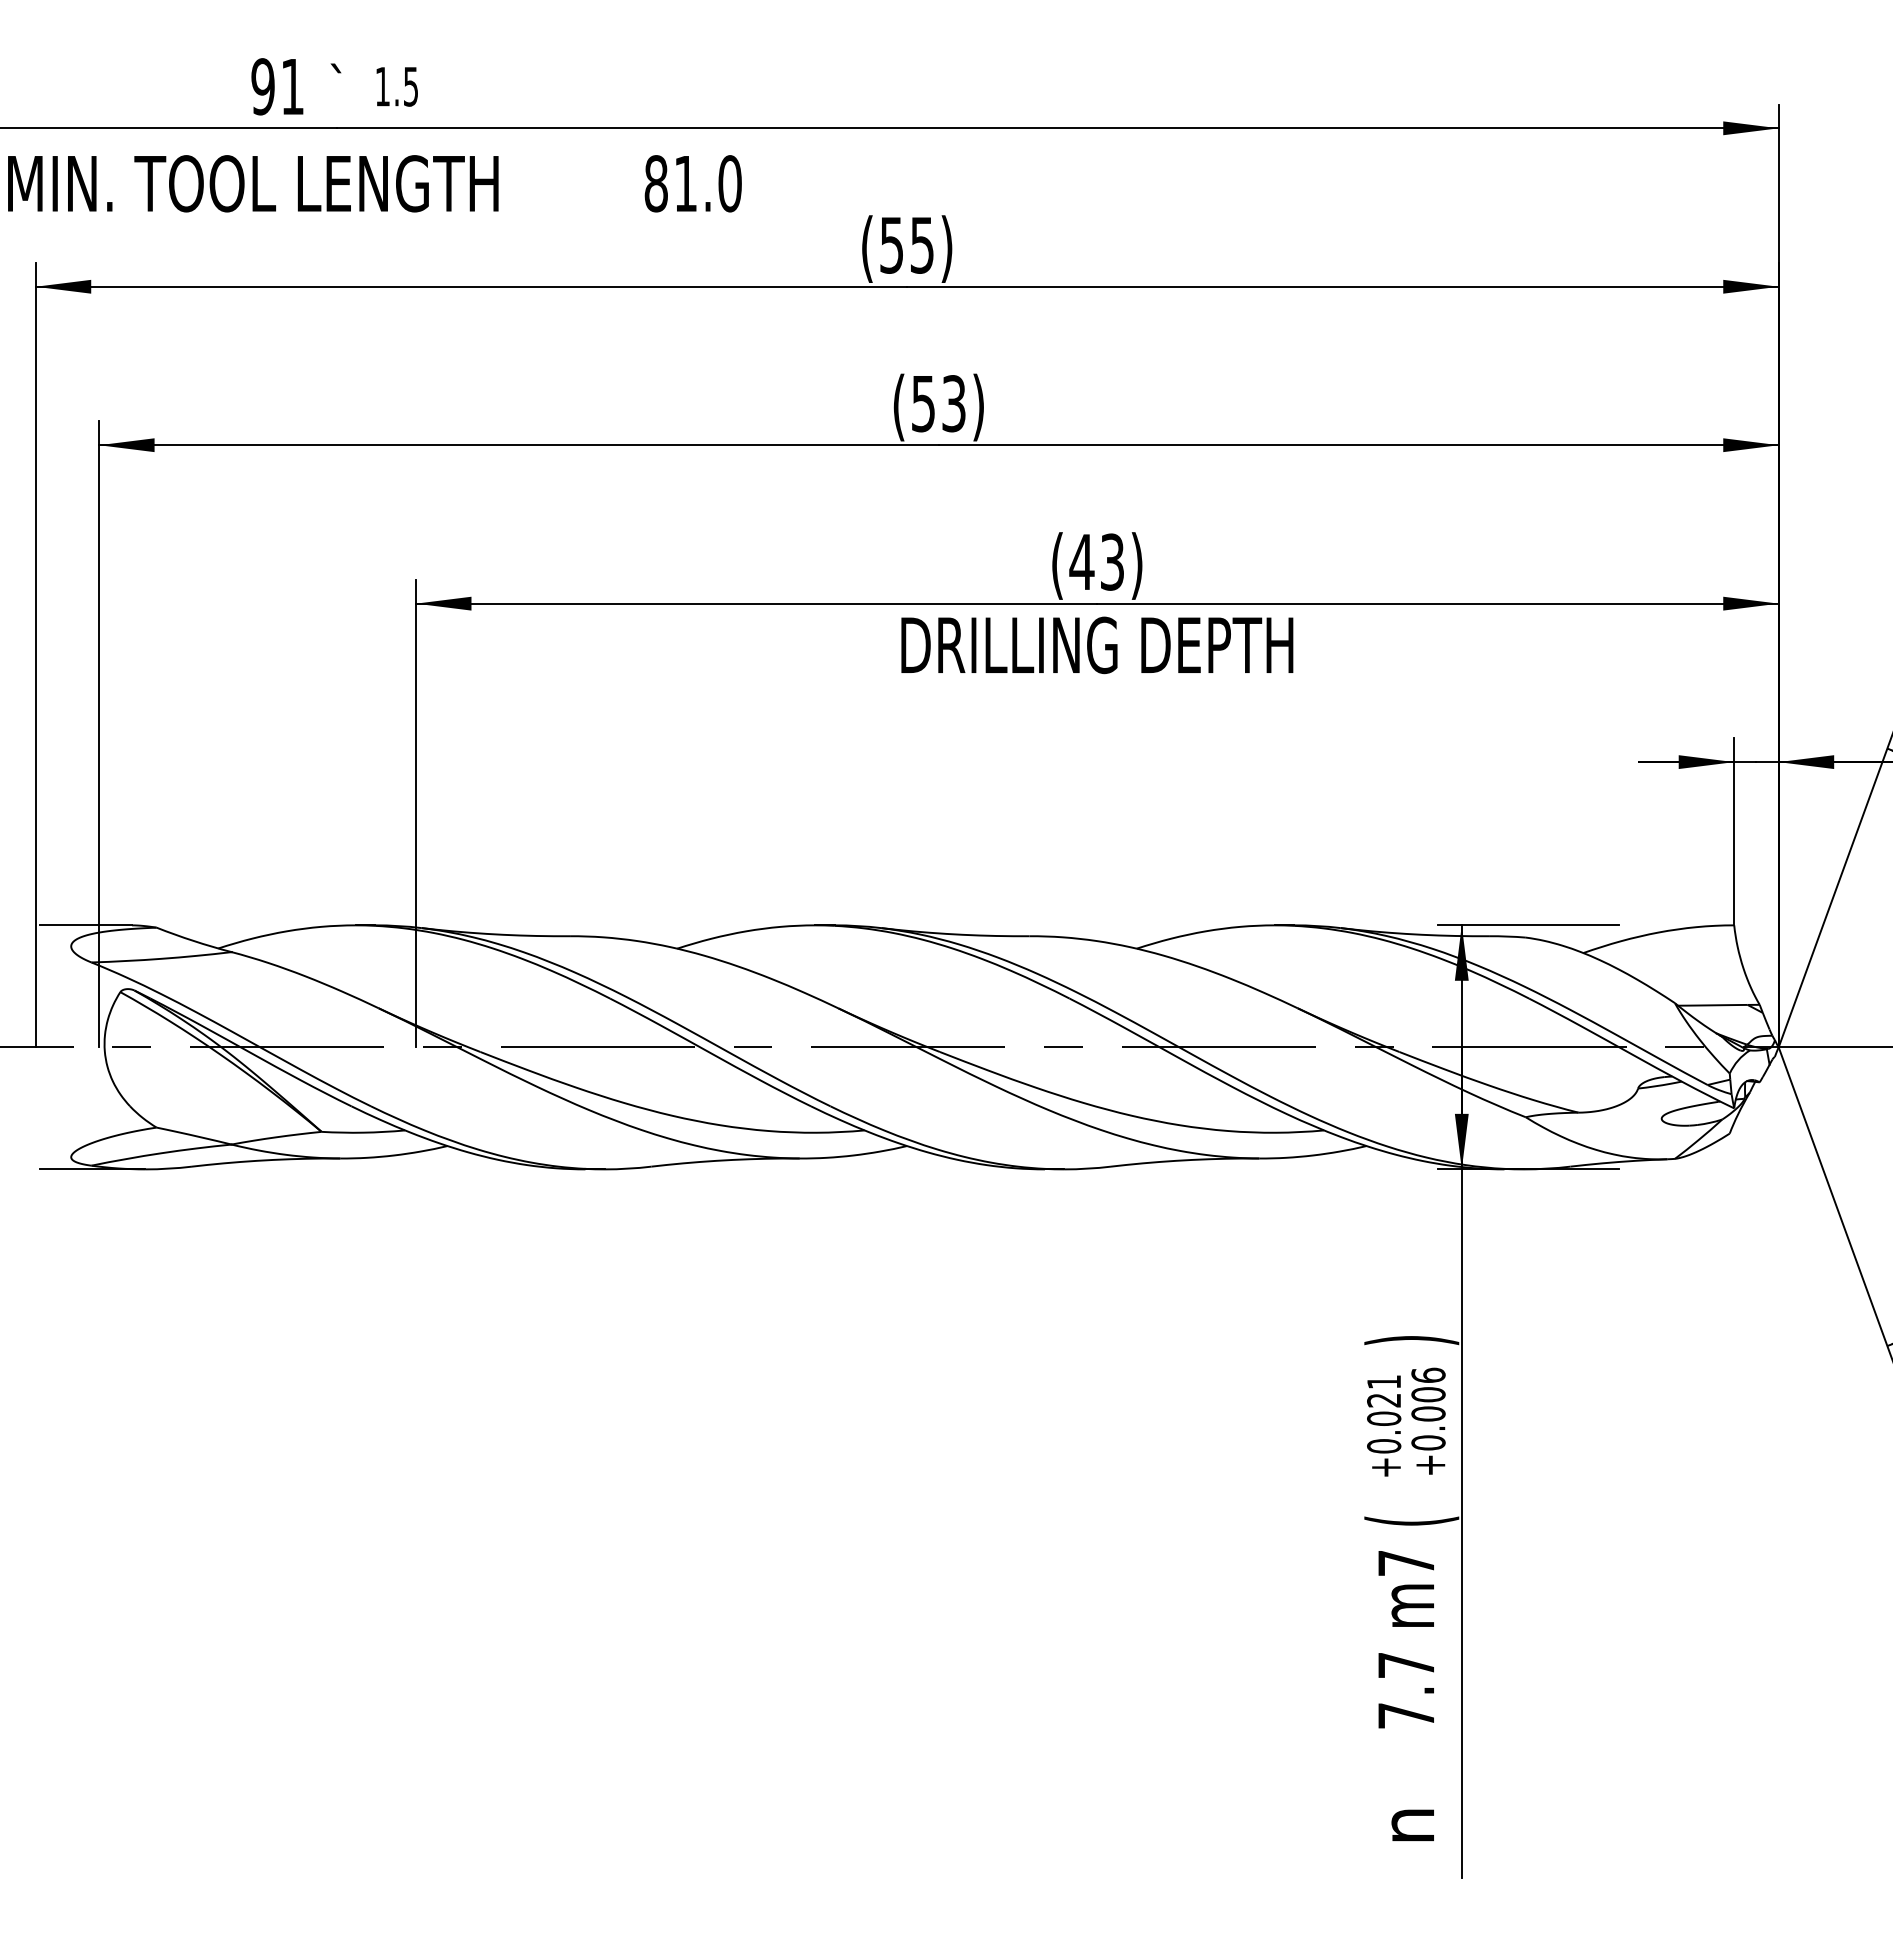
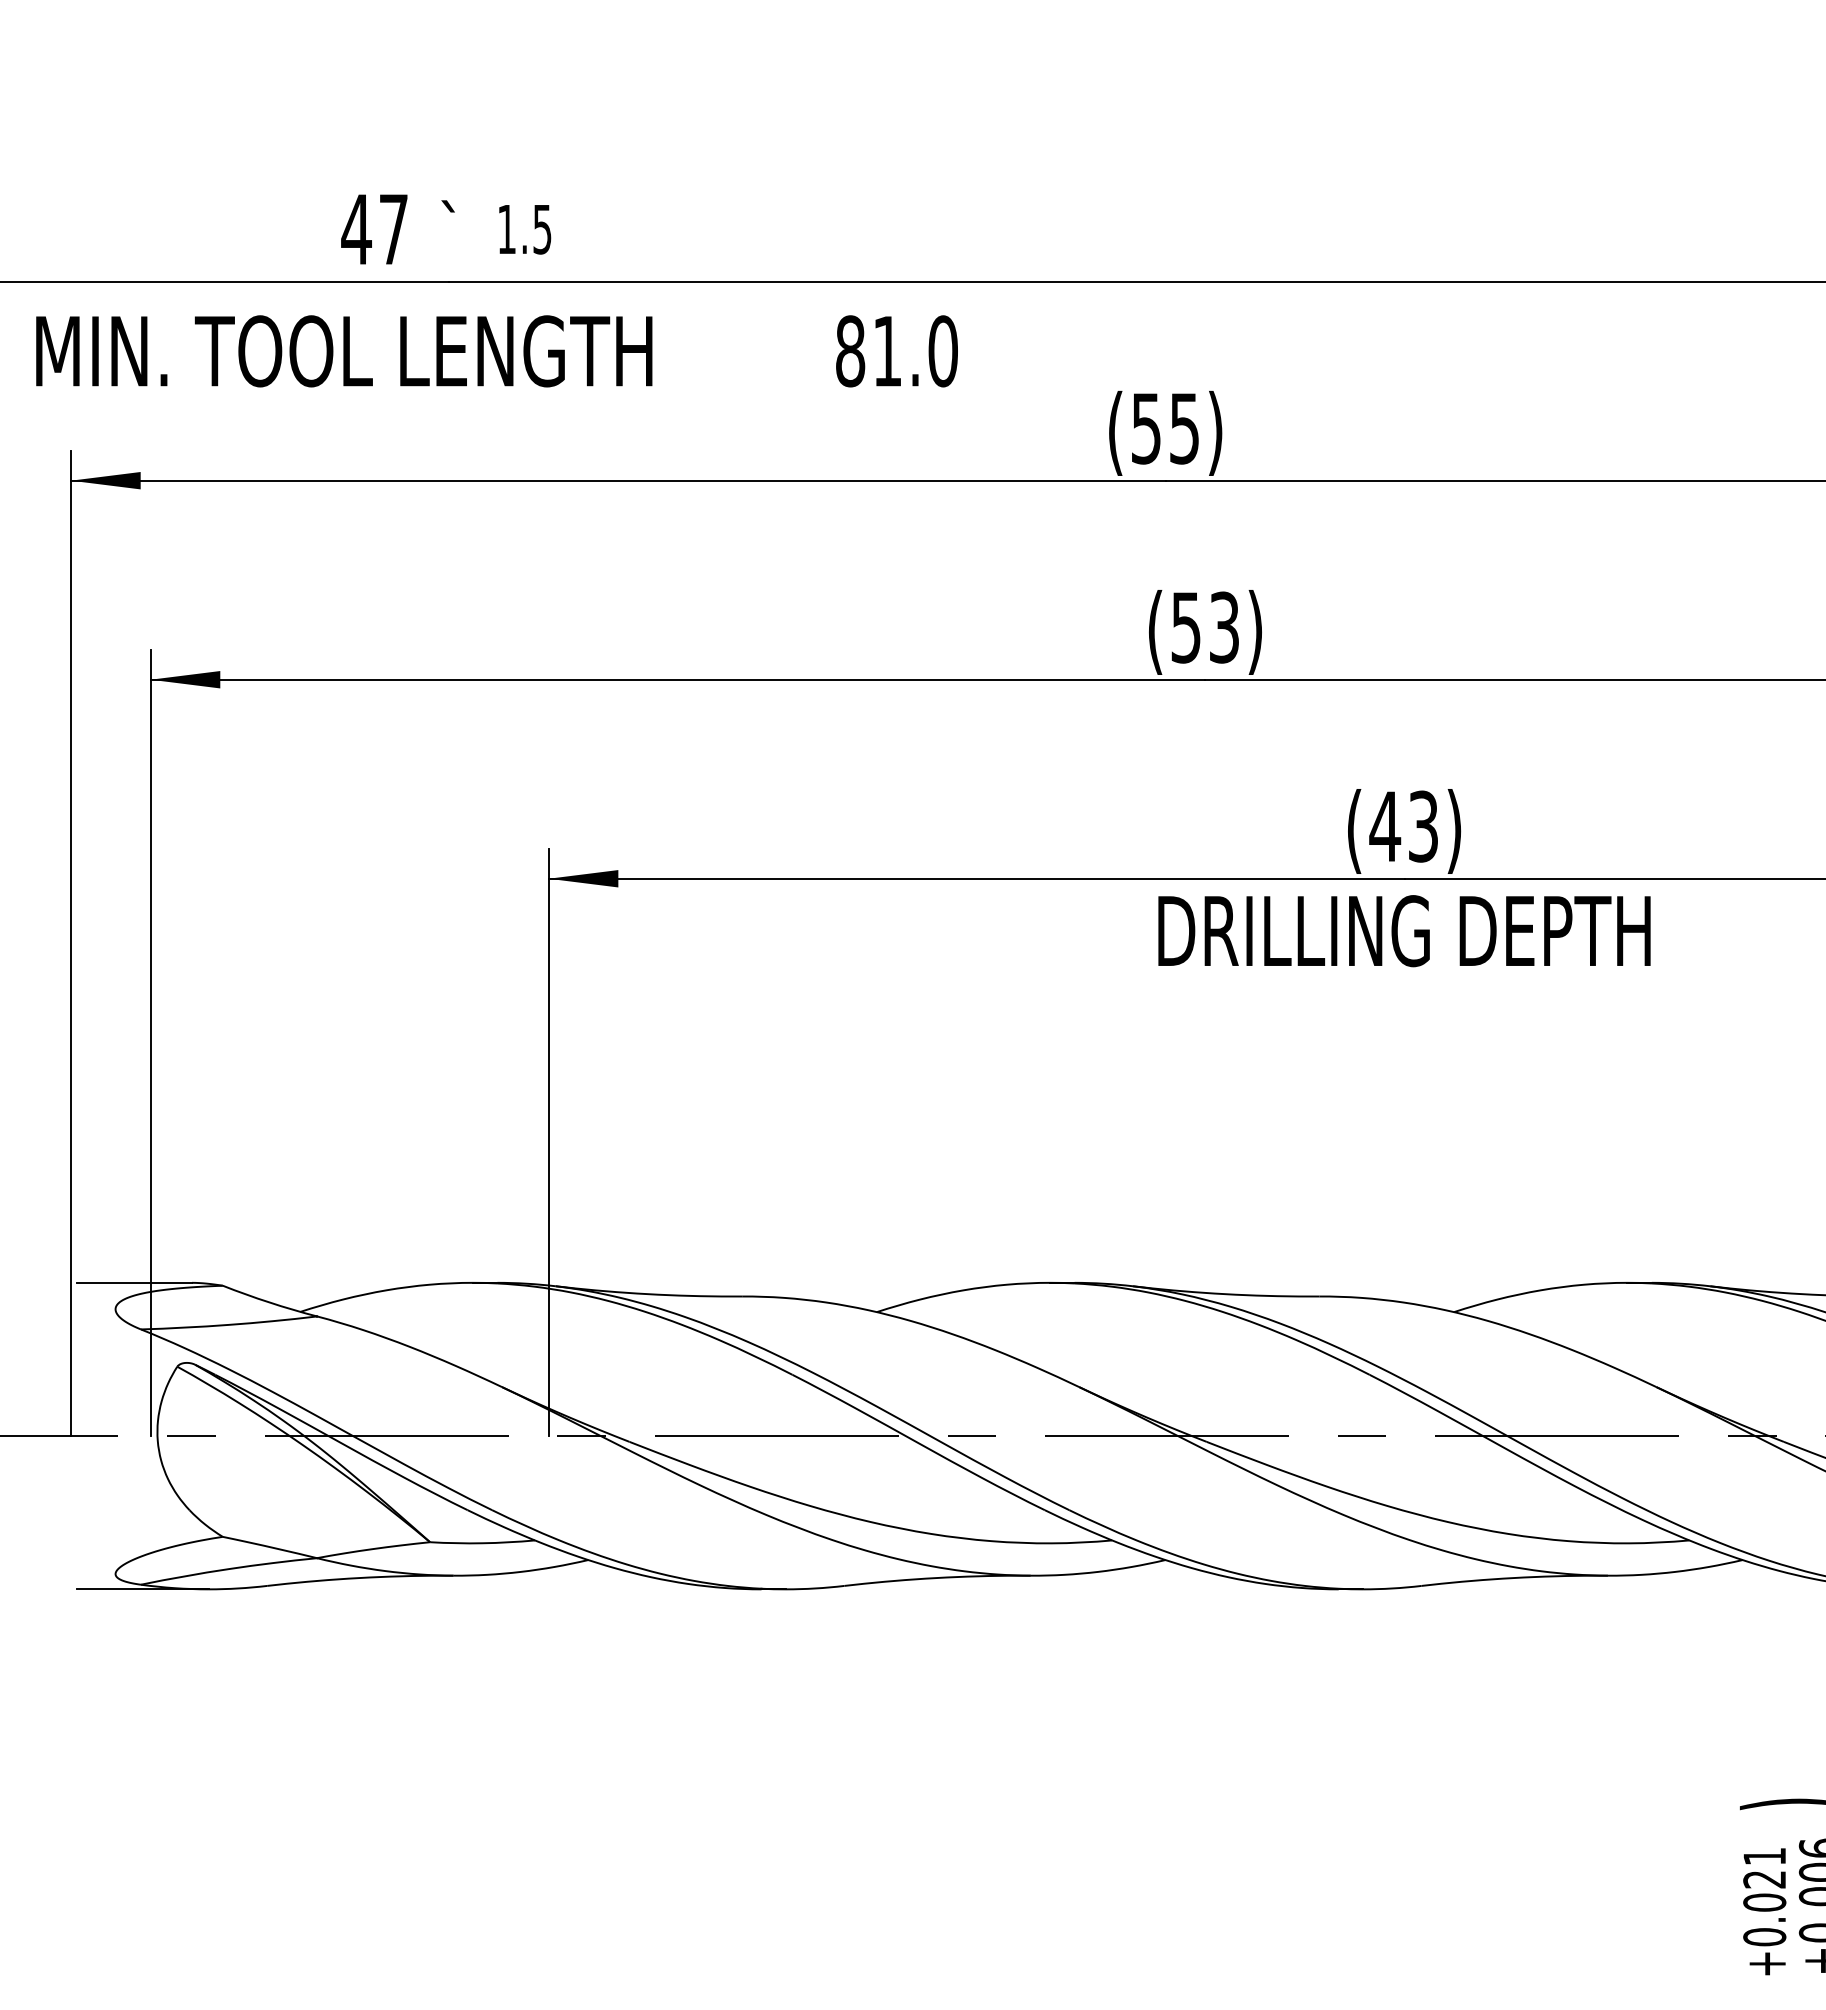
text: (276, 86) -> (373, 229), 91 -> 47

